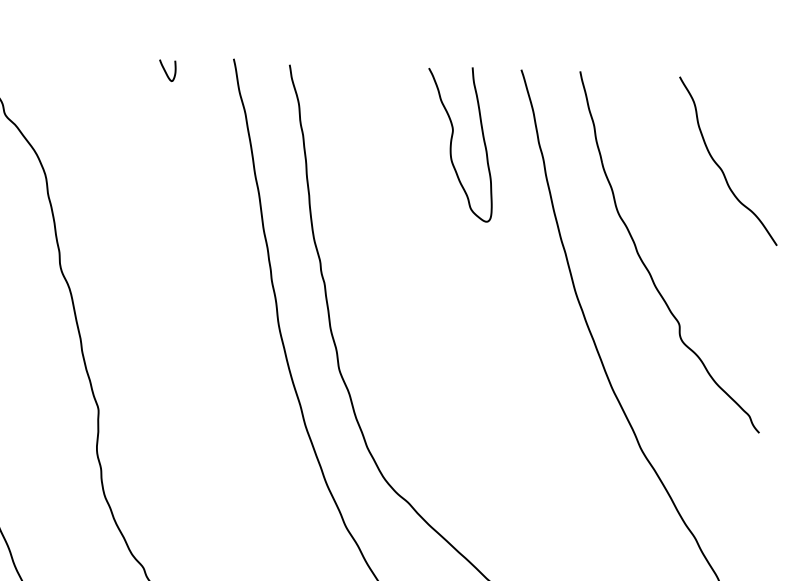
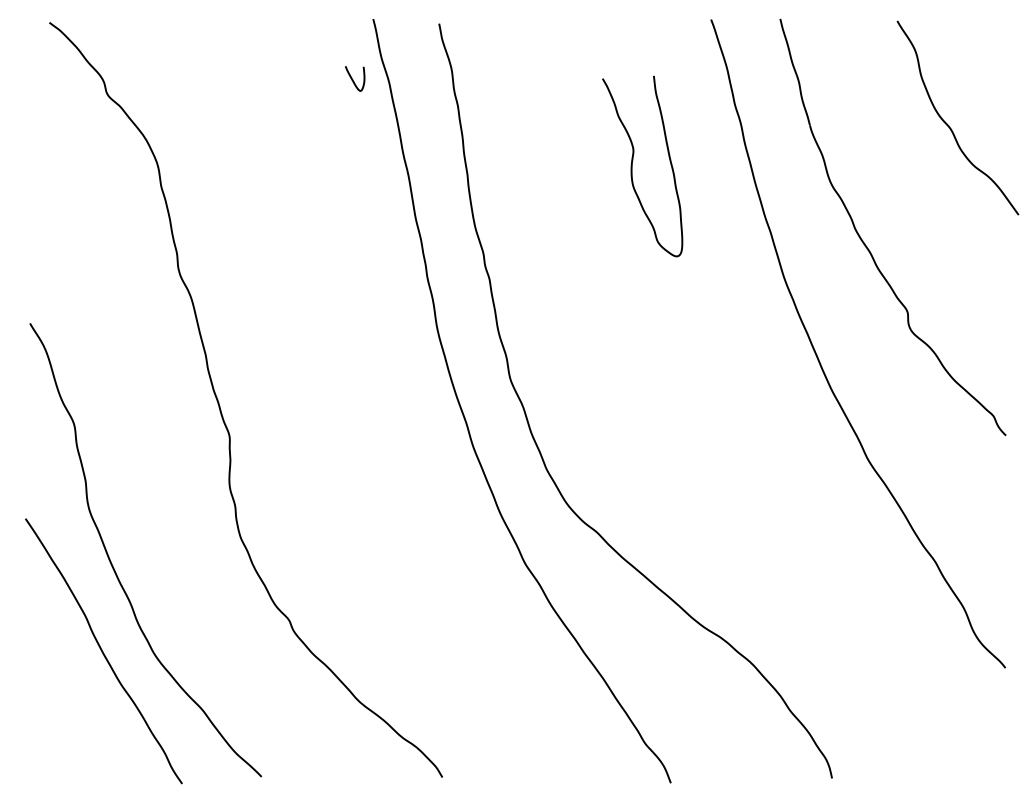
curve: (166, 71) -> (353, 79), moved
curve: (451, 143) -> (632, 166), moved

